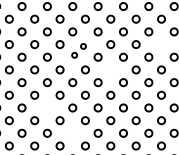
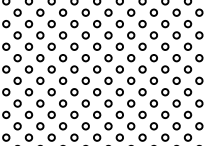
circle: (161, 44) -> (153, 35), added
part: (78, 50) -> (79, 40), size x1.43
circle: (110, 70) -> (108, 58), added
circle: (47, 108) -> (51, 92), added
circle: (72, 132) -> (74, 114), added

